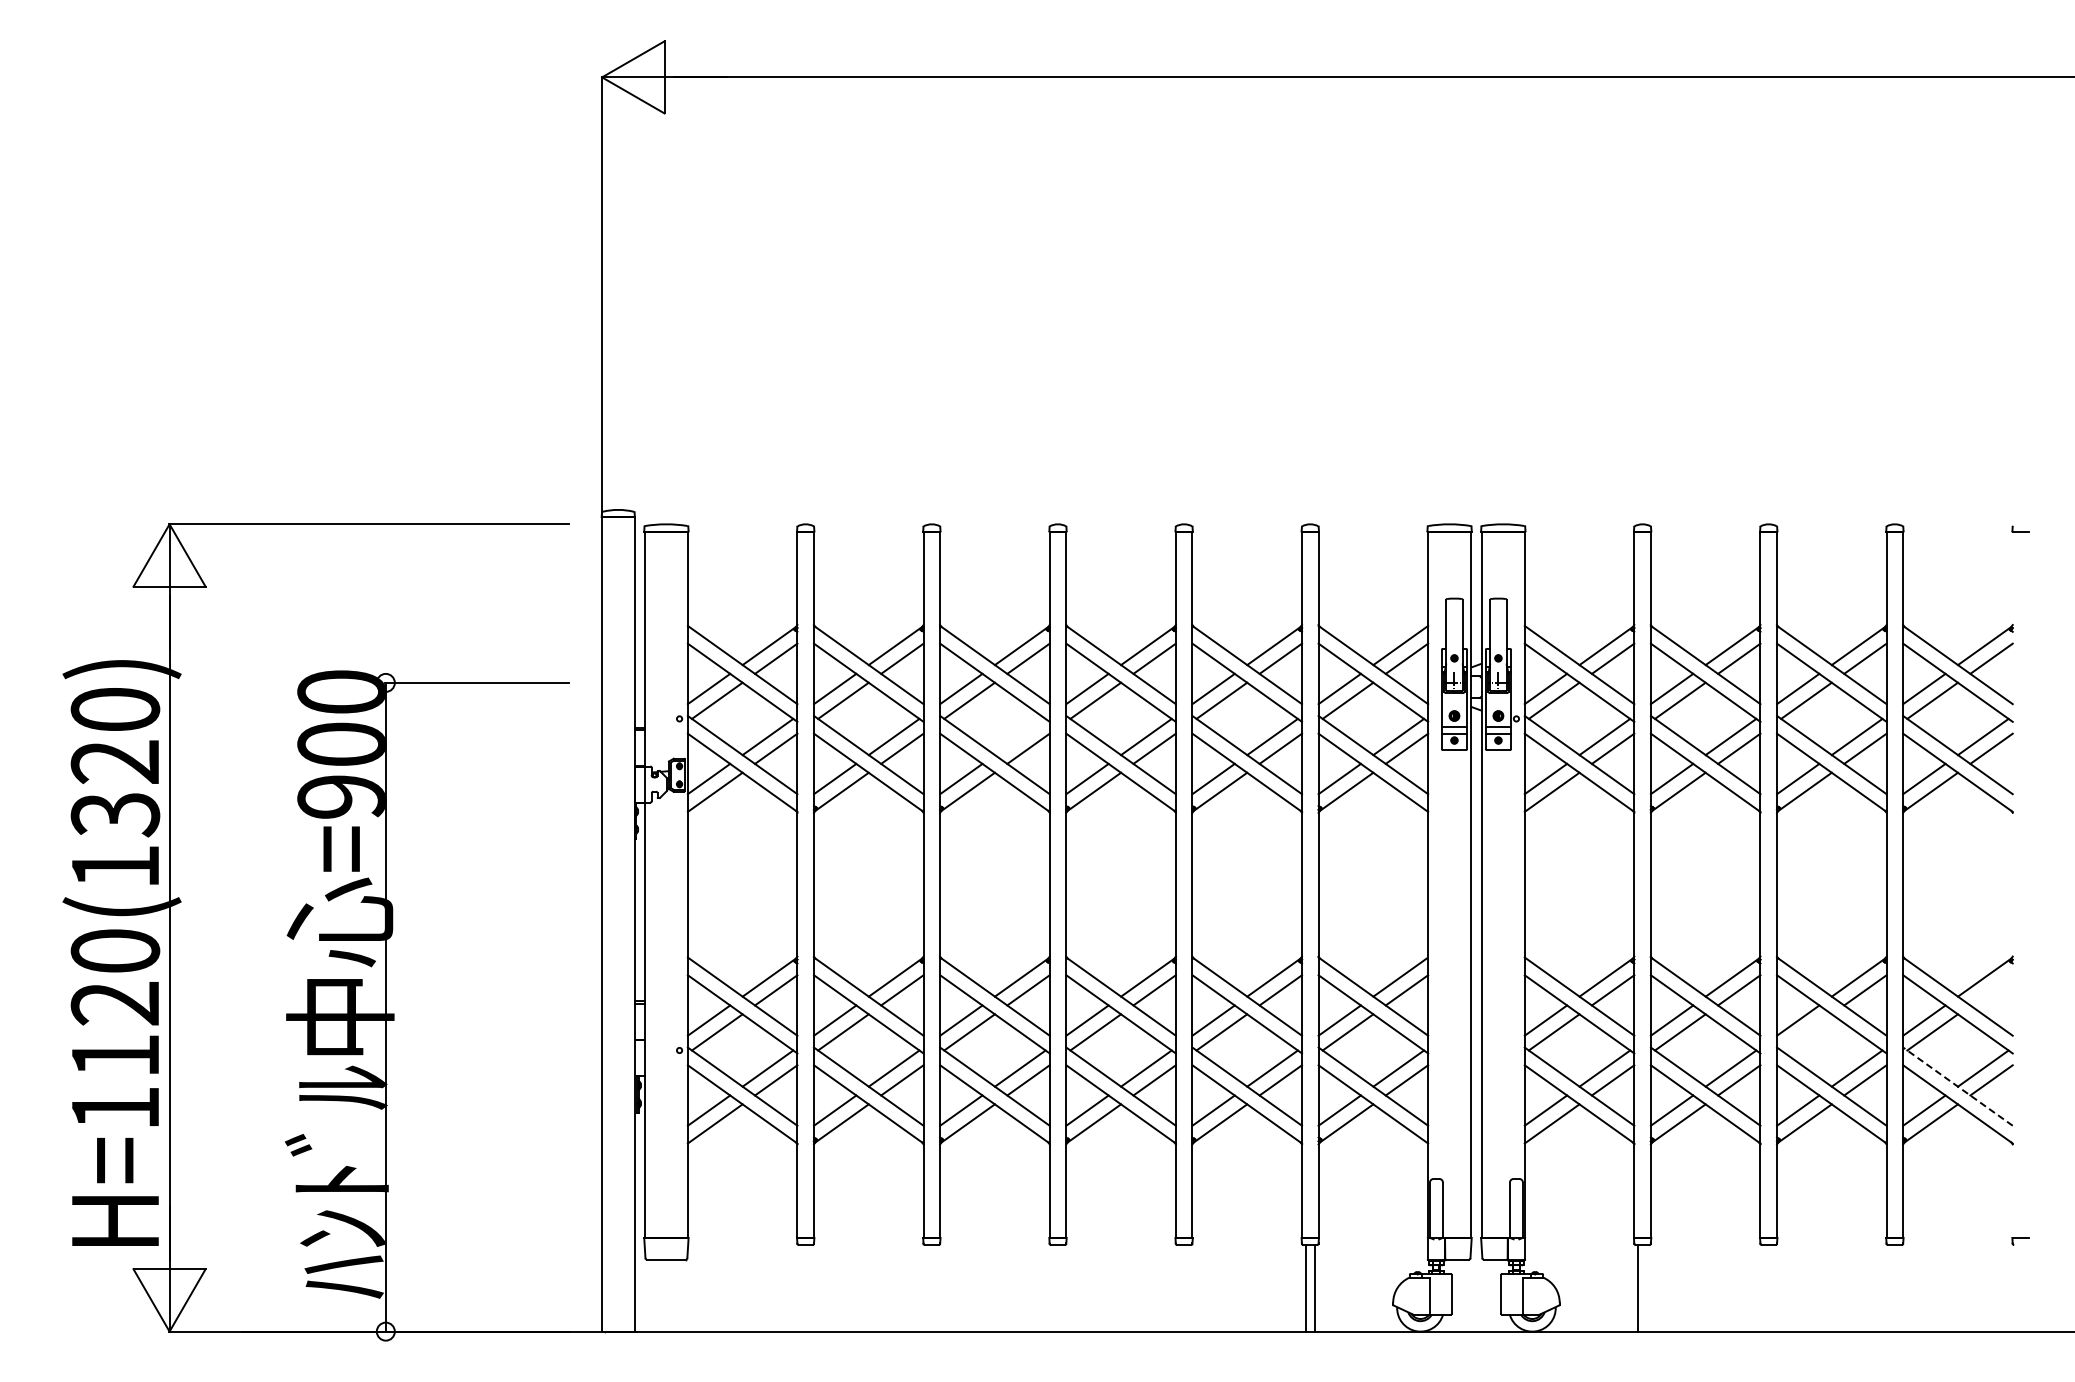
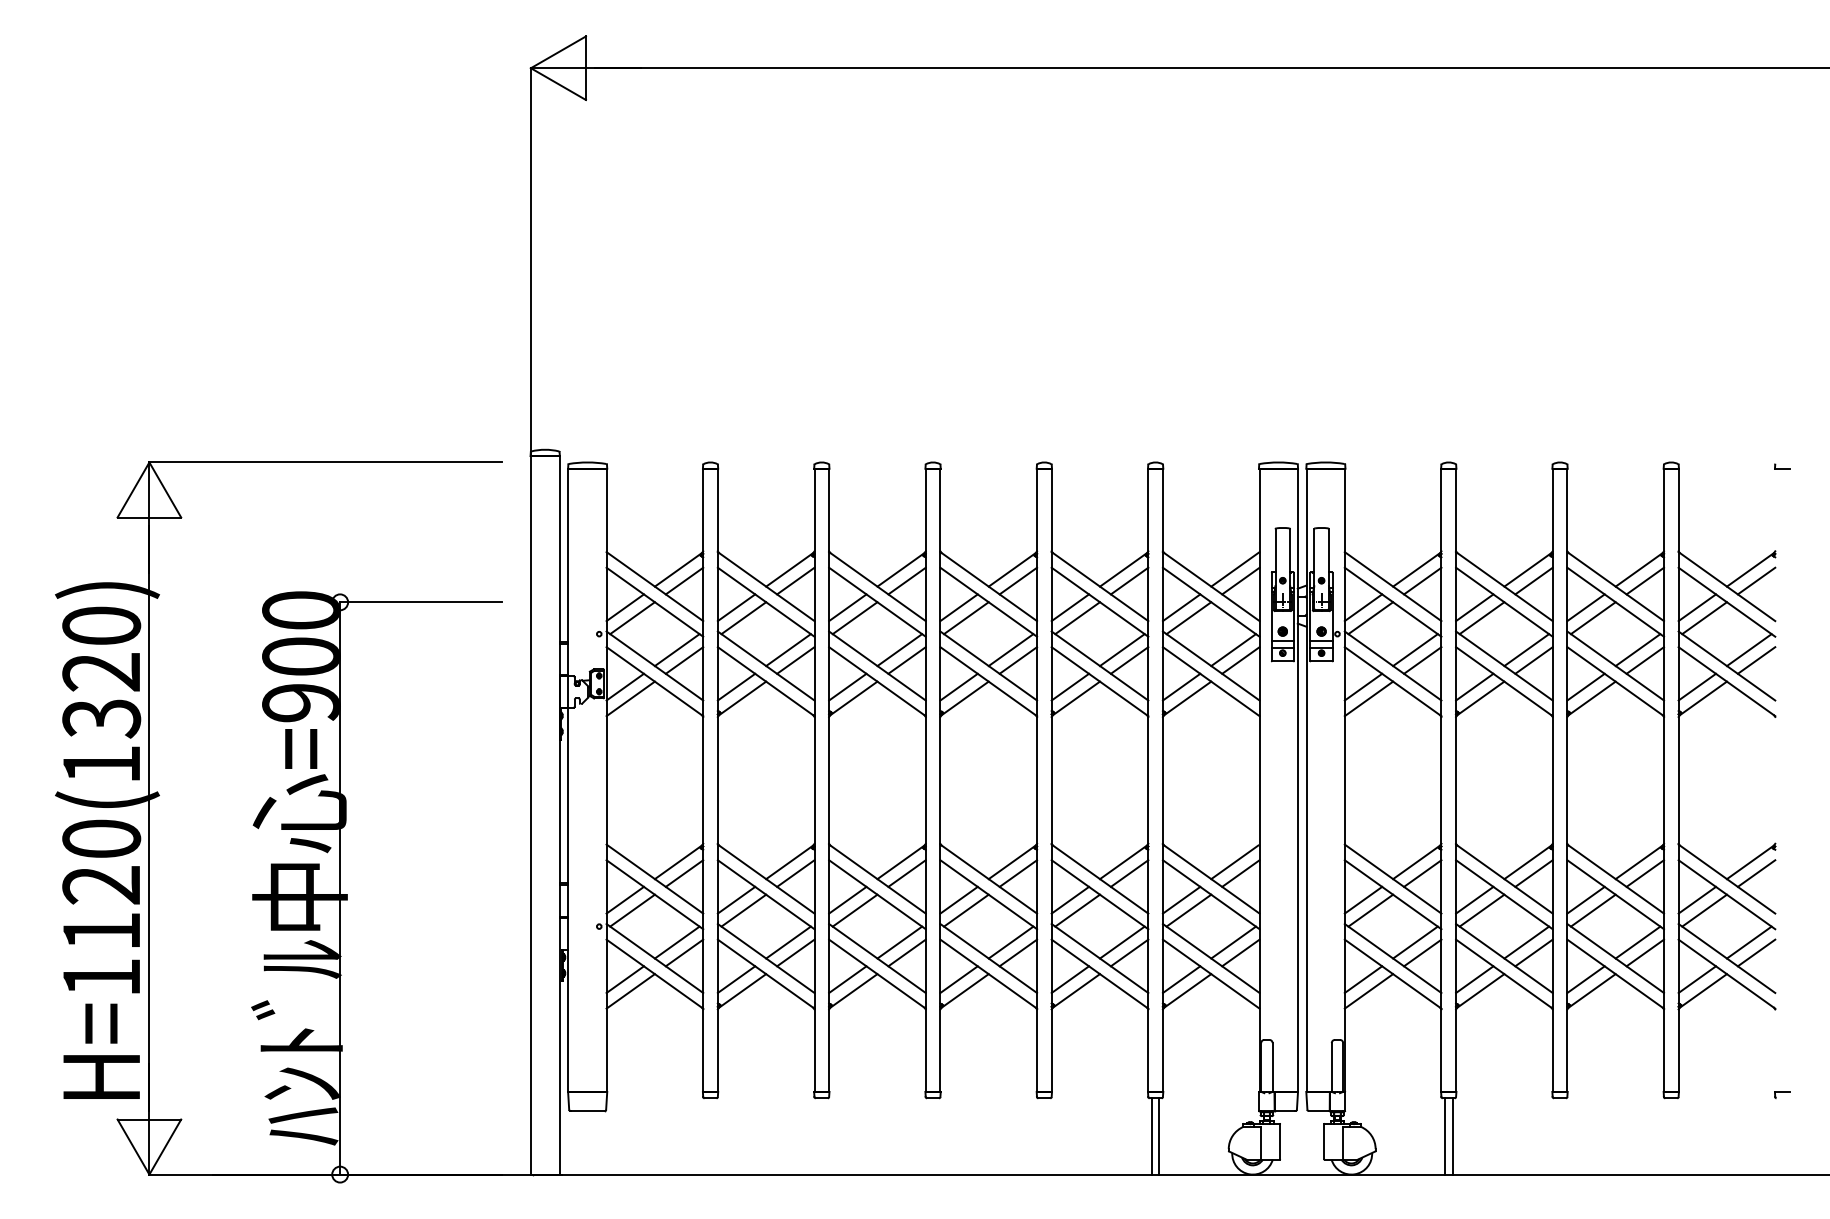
line: (1019, 736) -> (899, 649), added
line: (1991, 990) -> (1756, 873), added
line: (1806, 1032) -> (1593, 910), added
line: (1957, 1086) -> (1726, 958), dashed -> solid
line: (1646, 1288) -> (1452, 1136), added

